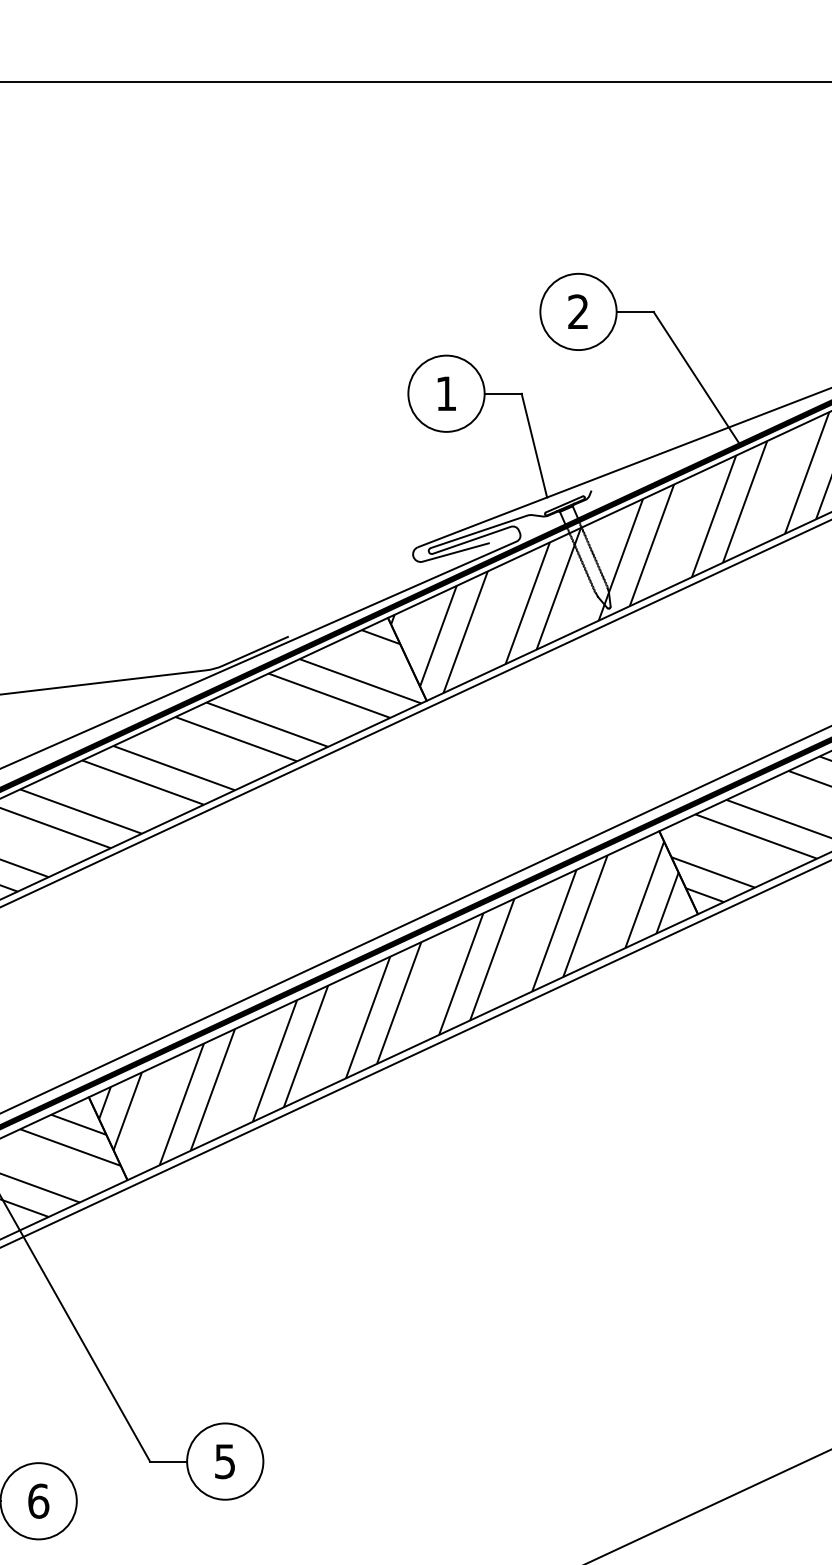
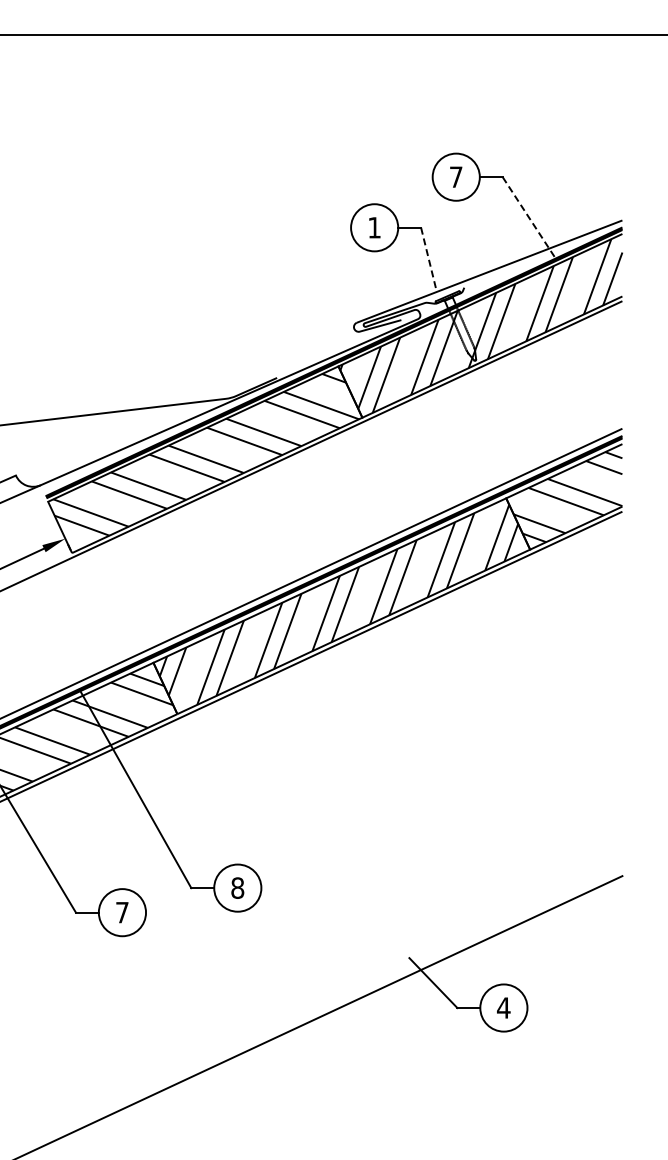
text: (578, 310) -> (456, 176), 2 -> 7
line: (696, 378) -> (529, 218), solid -> dashed
line: (535, 446) -> (429, 260), solid -> dashed
text: (224, 1460) -> (237, 887), 5 -> 8
text: (38, 1500) -> (122, 912), 6 -> 7

